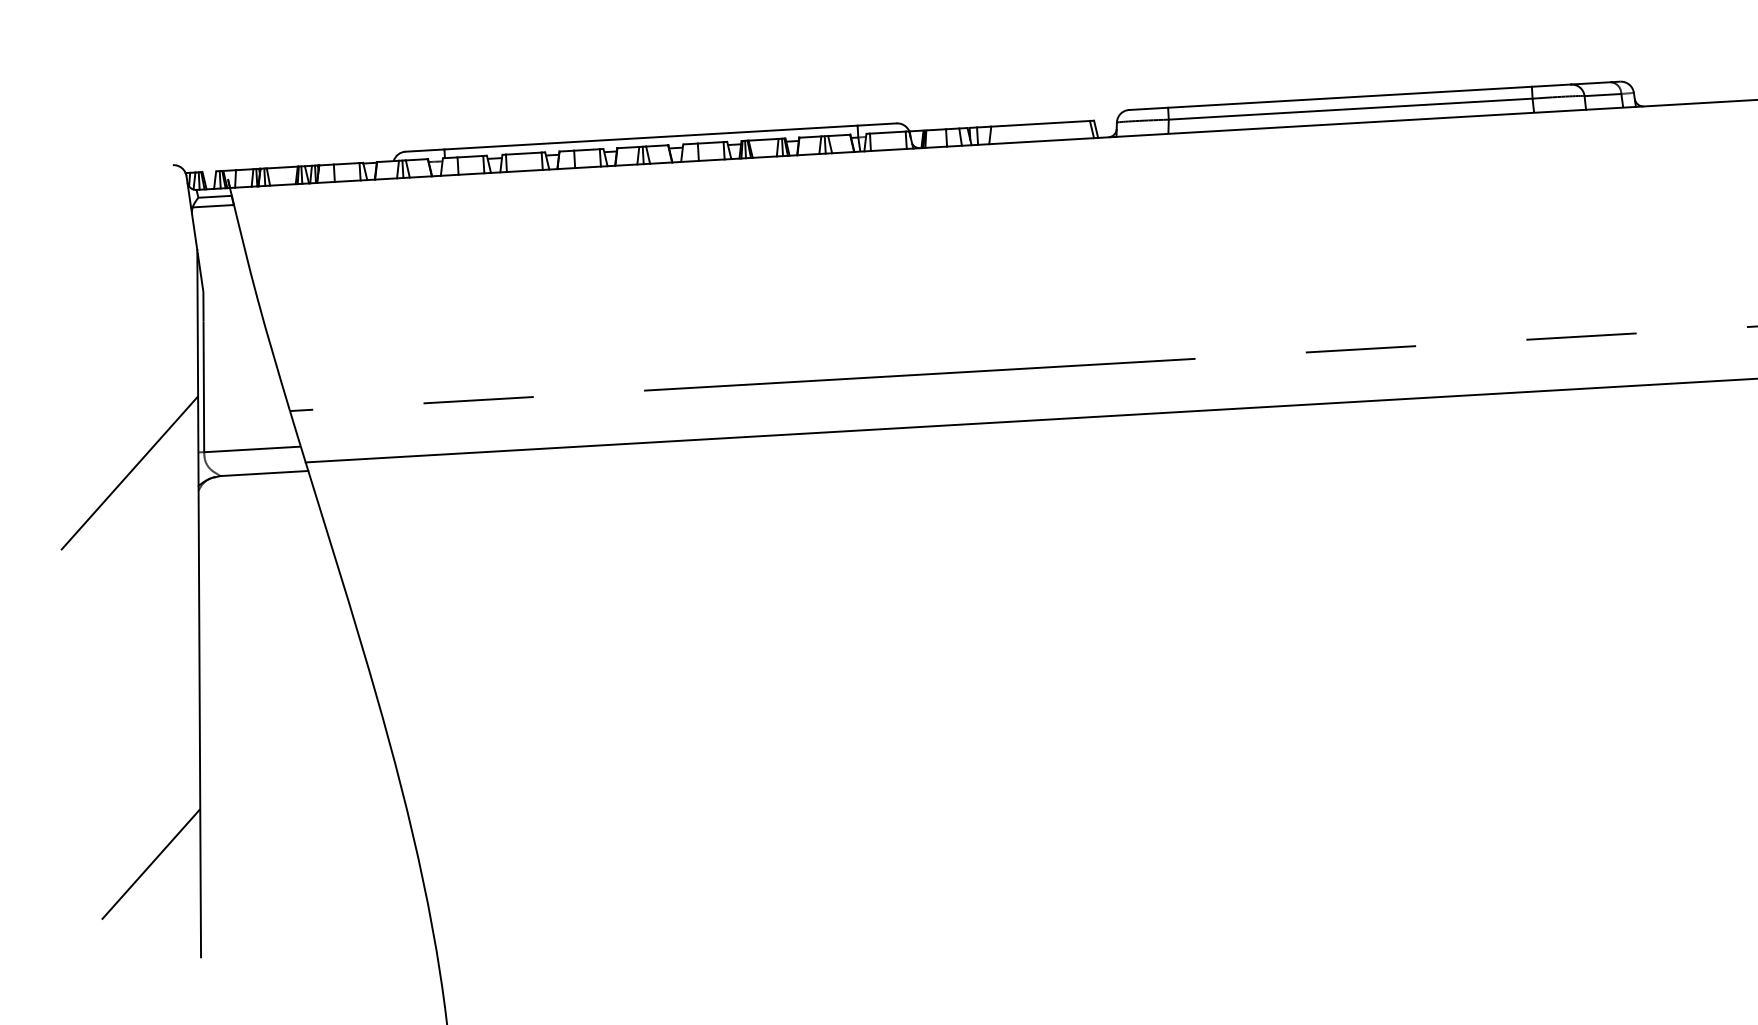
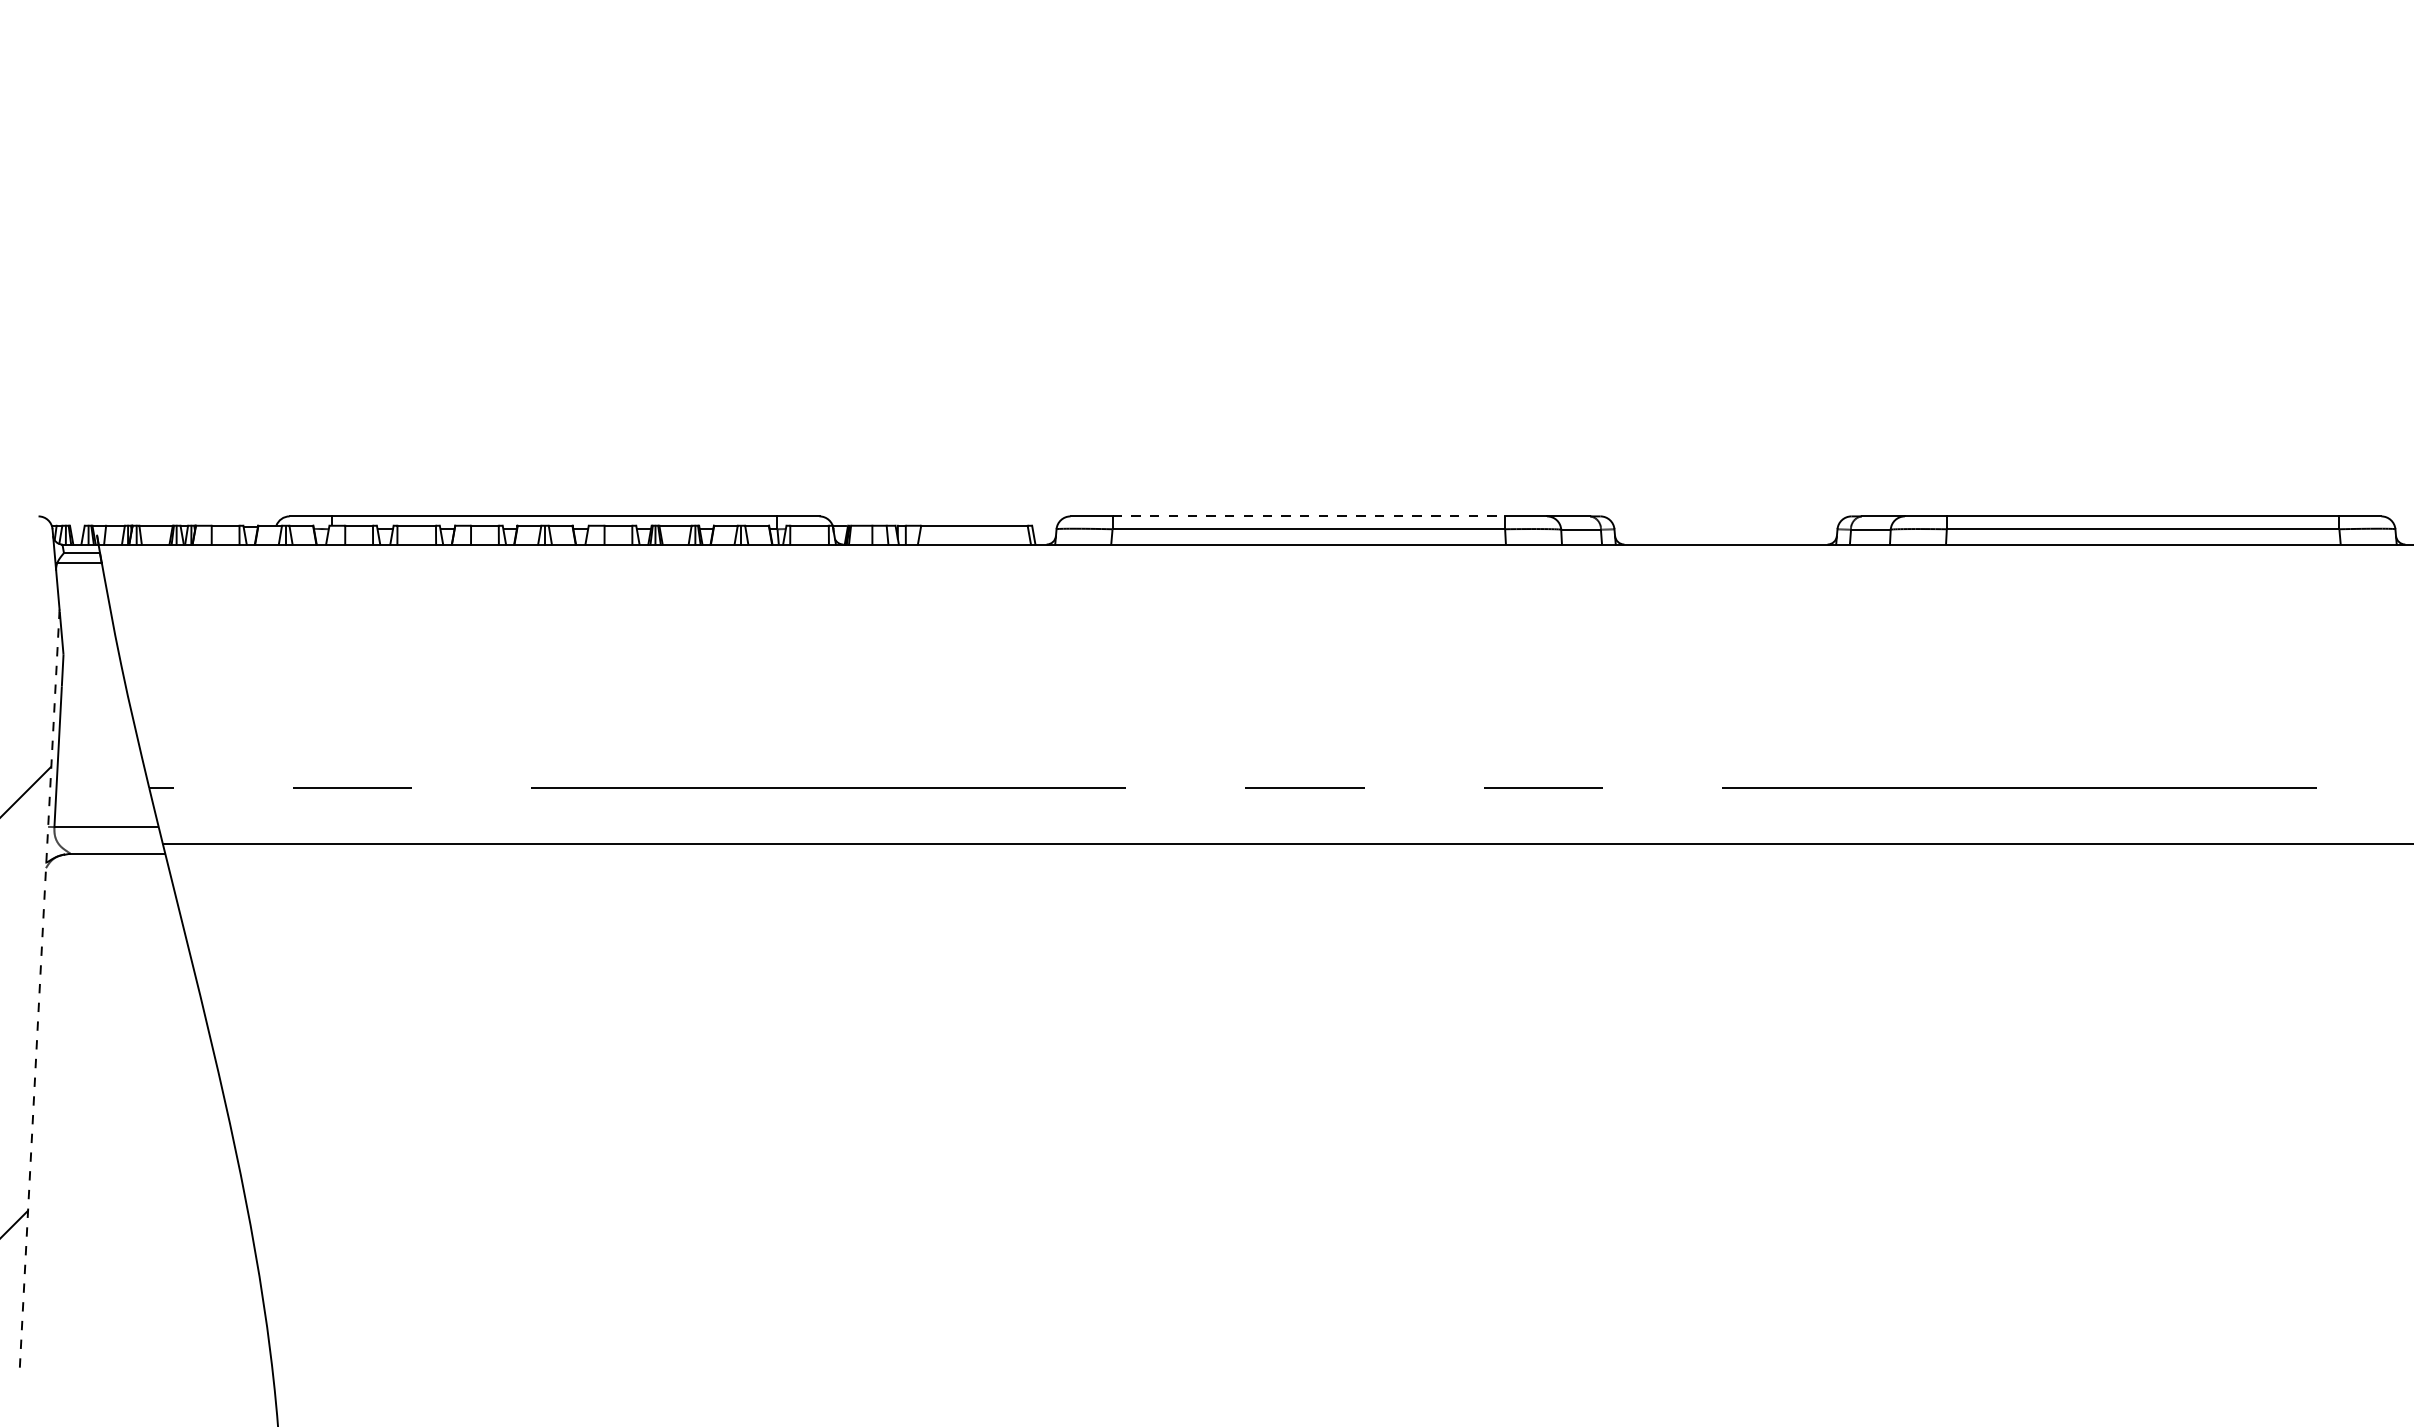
line: (1350, 97) -> (1309, 516), solid -> dashed
line: (199, 603) -> (39, 989), solid -> dashed

